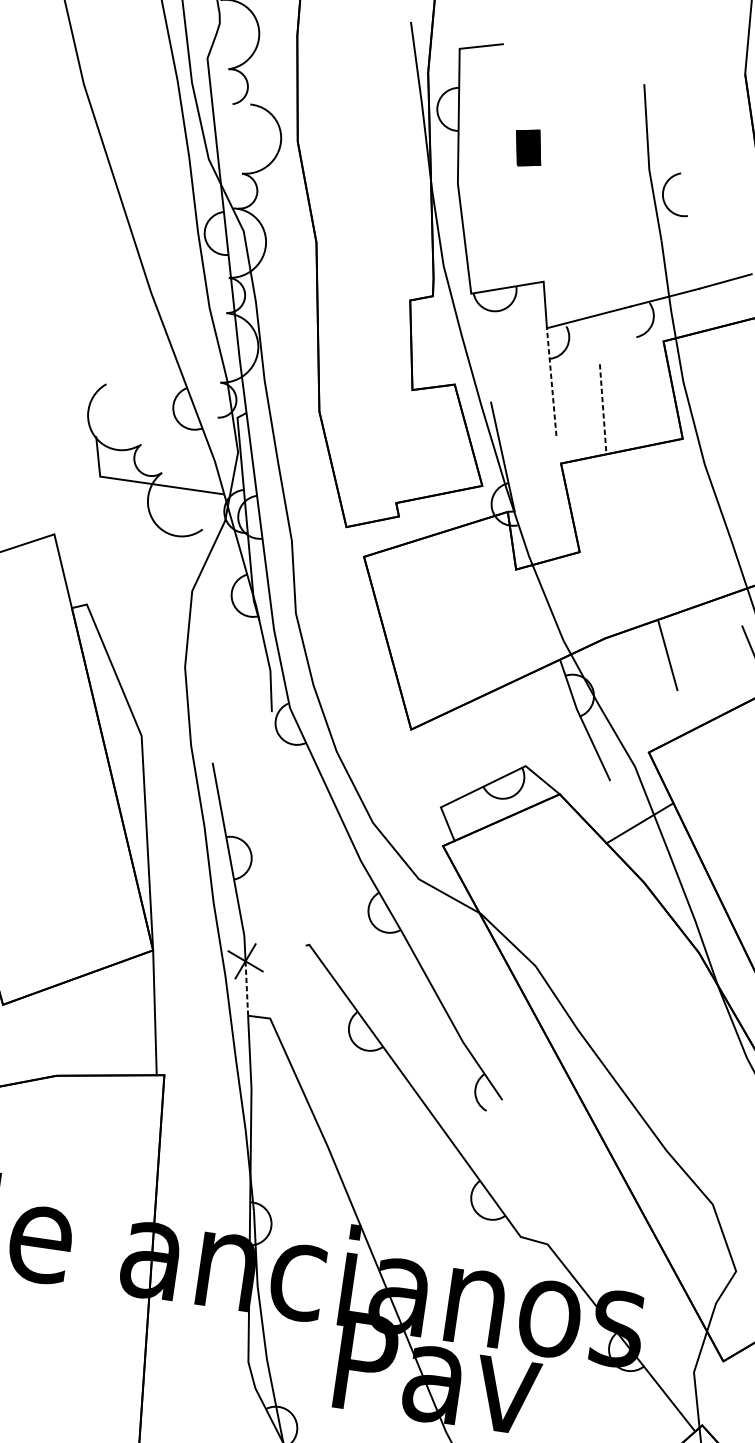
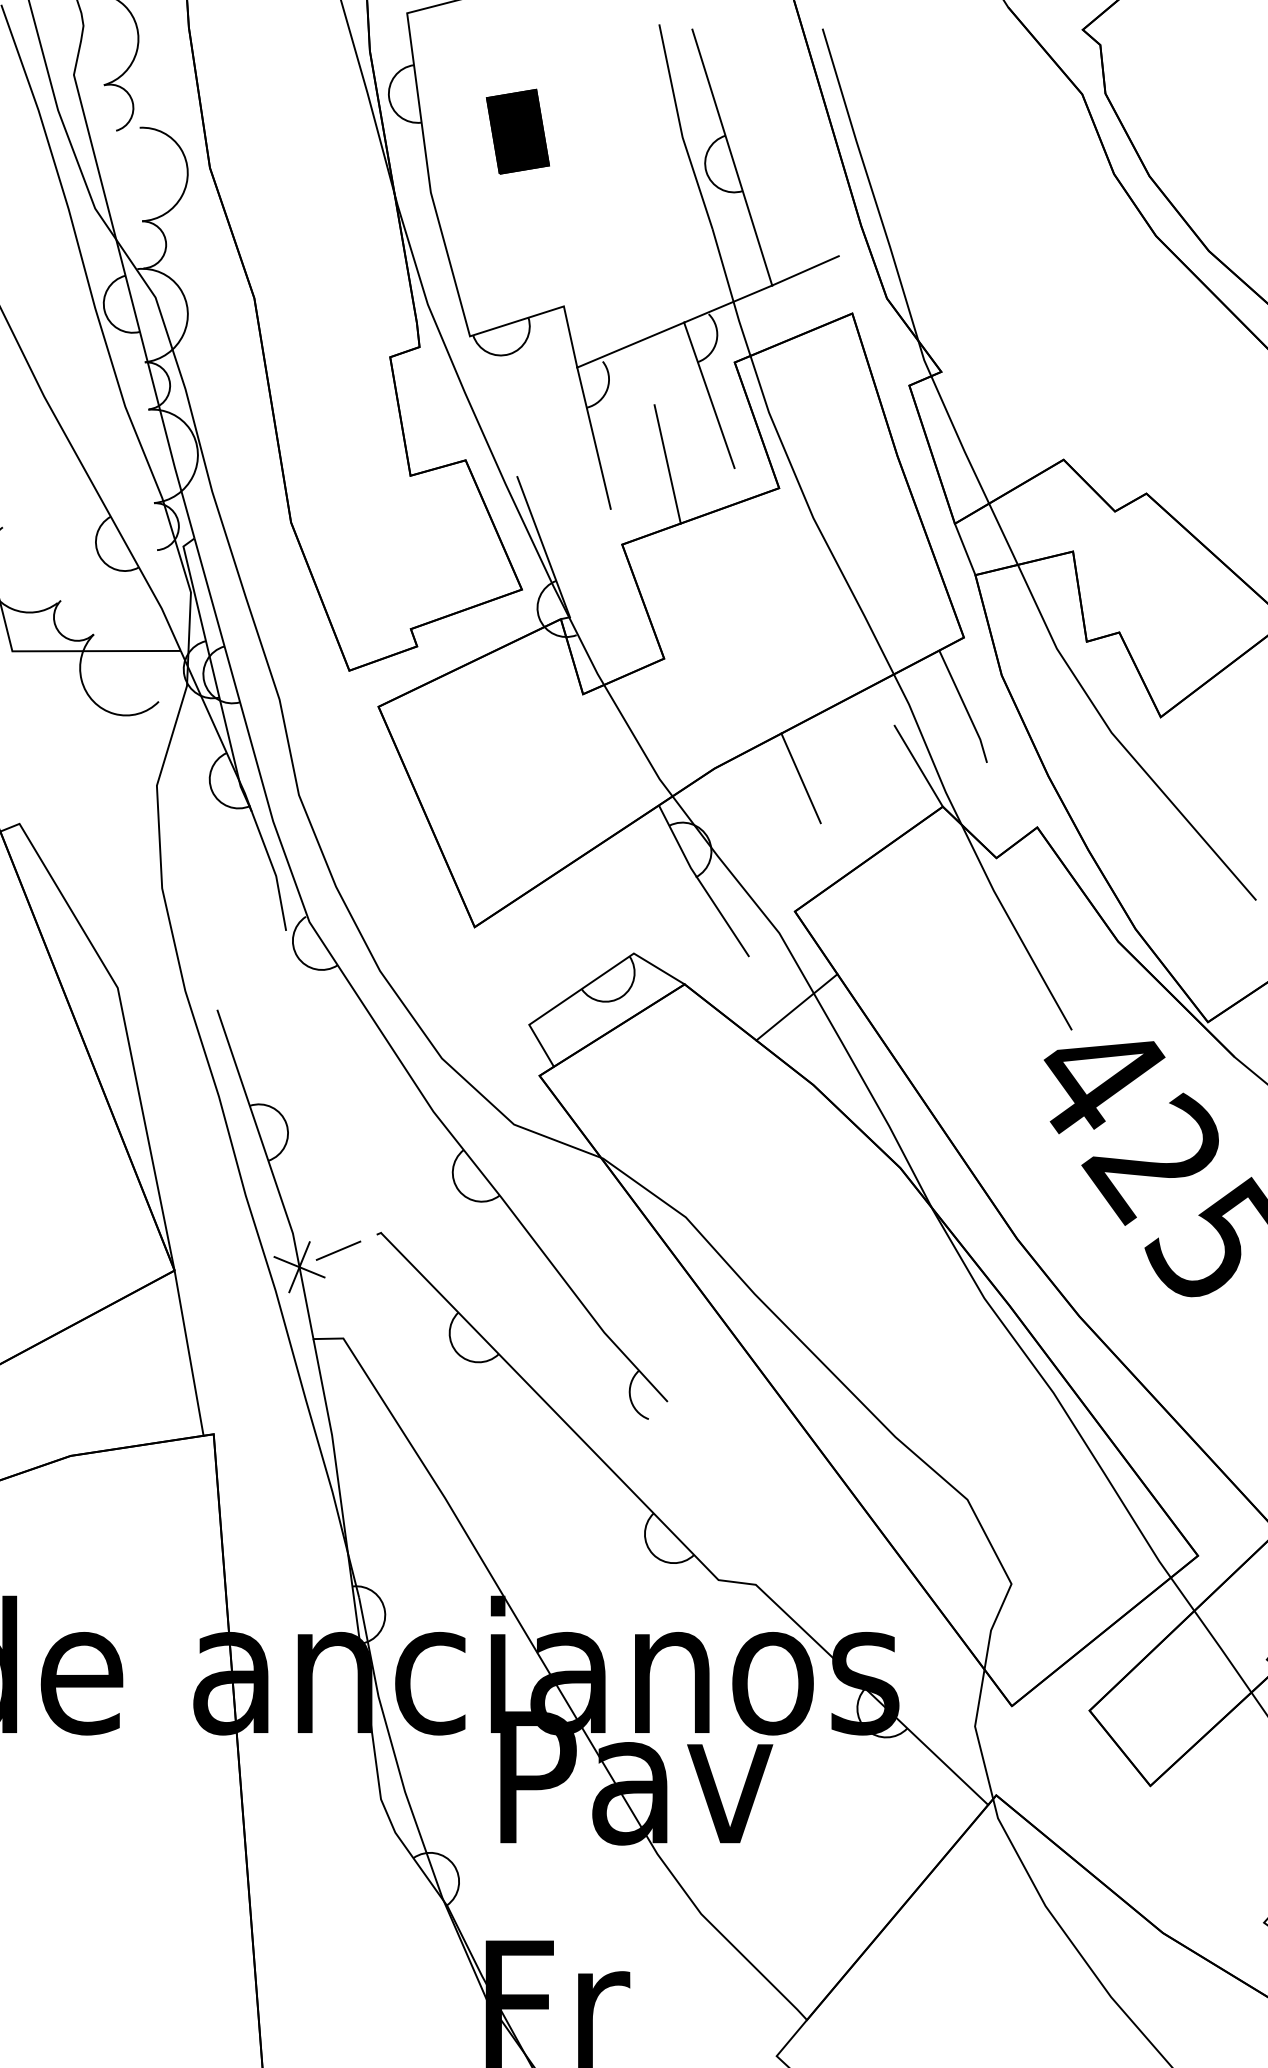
part: (528, 147) -> (517, 131), size x1.67
line: (683, 190) -> (732, 157), added
line: (641, 363) -> (709, 395), added
line: (552, 382) -> (594, 438), dashed -> solid
line: (603, 409) -> (667, 464), dashed -> solid
line: (276, 953) -> (338, 1250), added
line: (246, 988) -> (306, 1303), dashed -> solid

